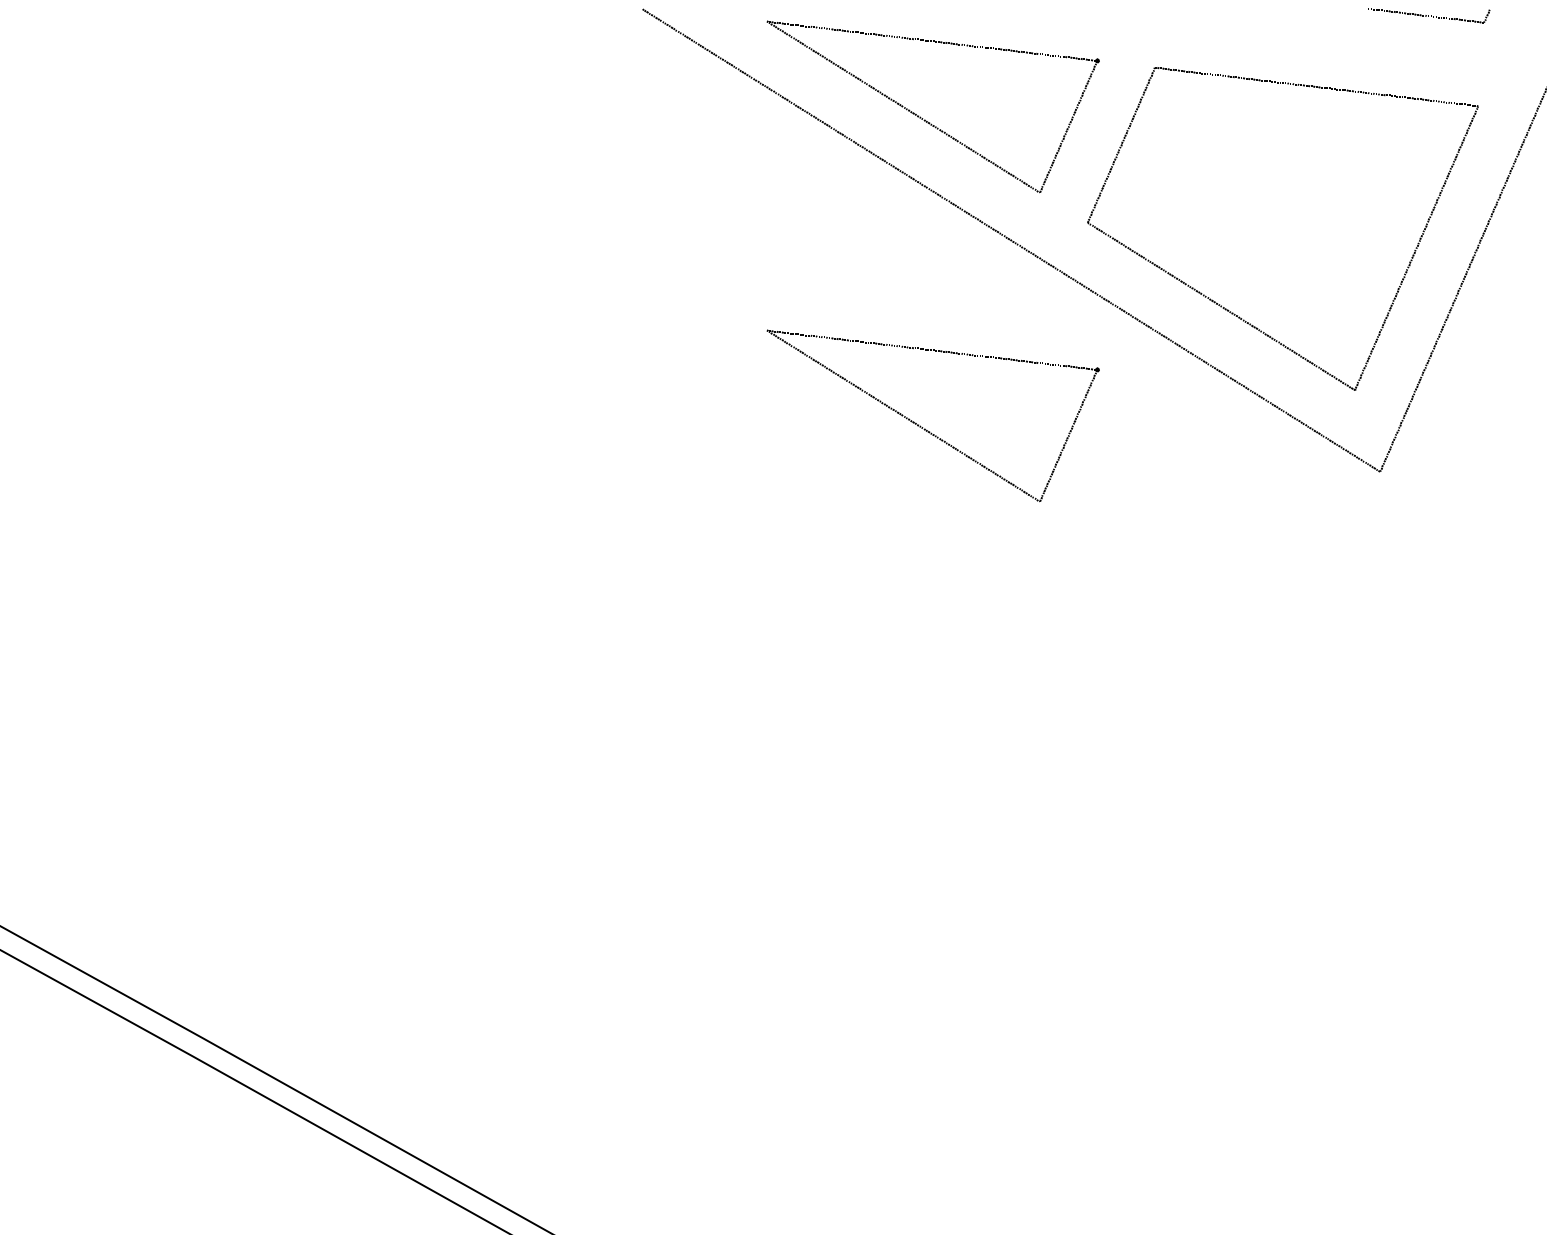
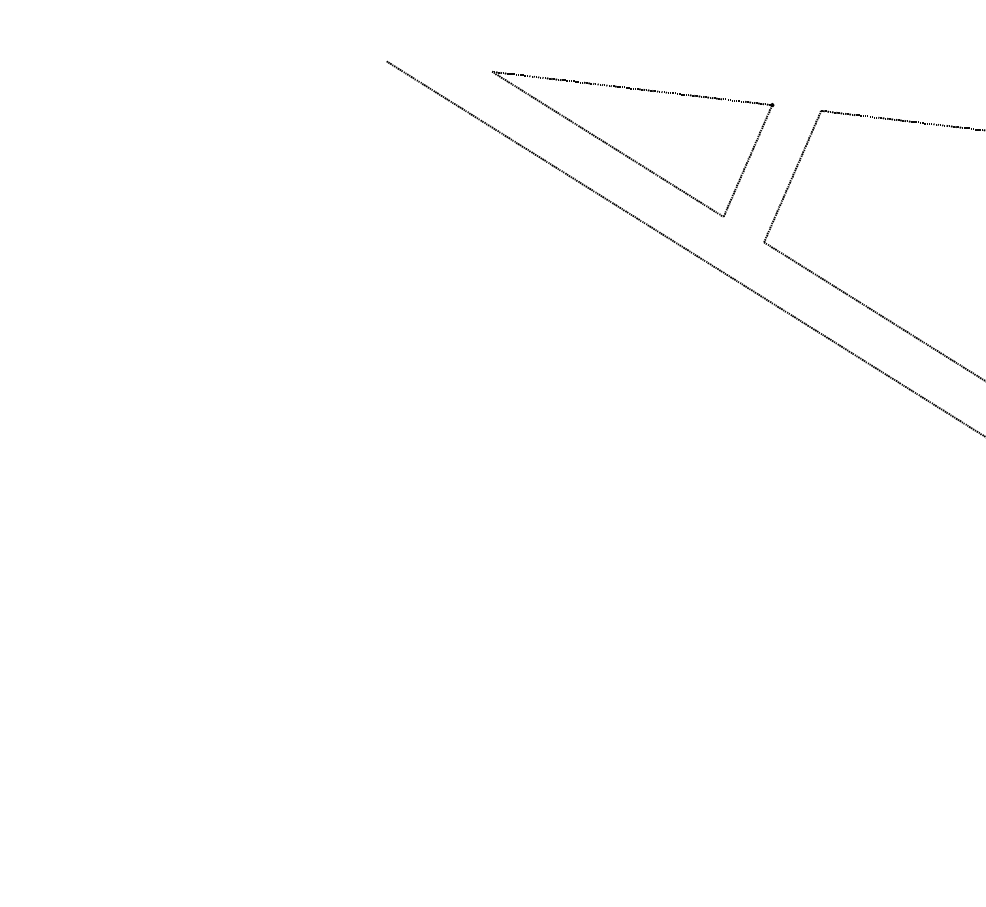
part: (925, 428) -> (626, 416), removed

